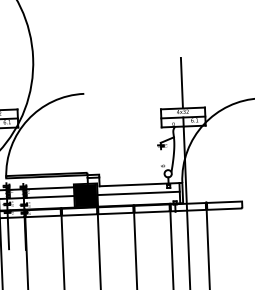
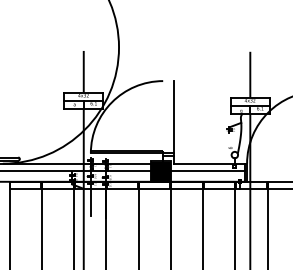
line: (97, 134) -> (173, 117), added

